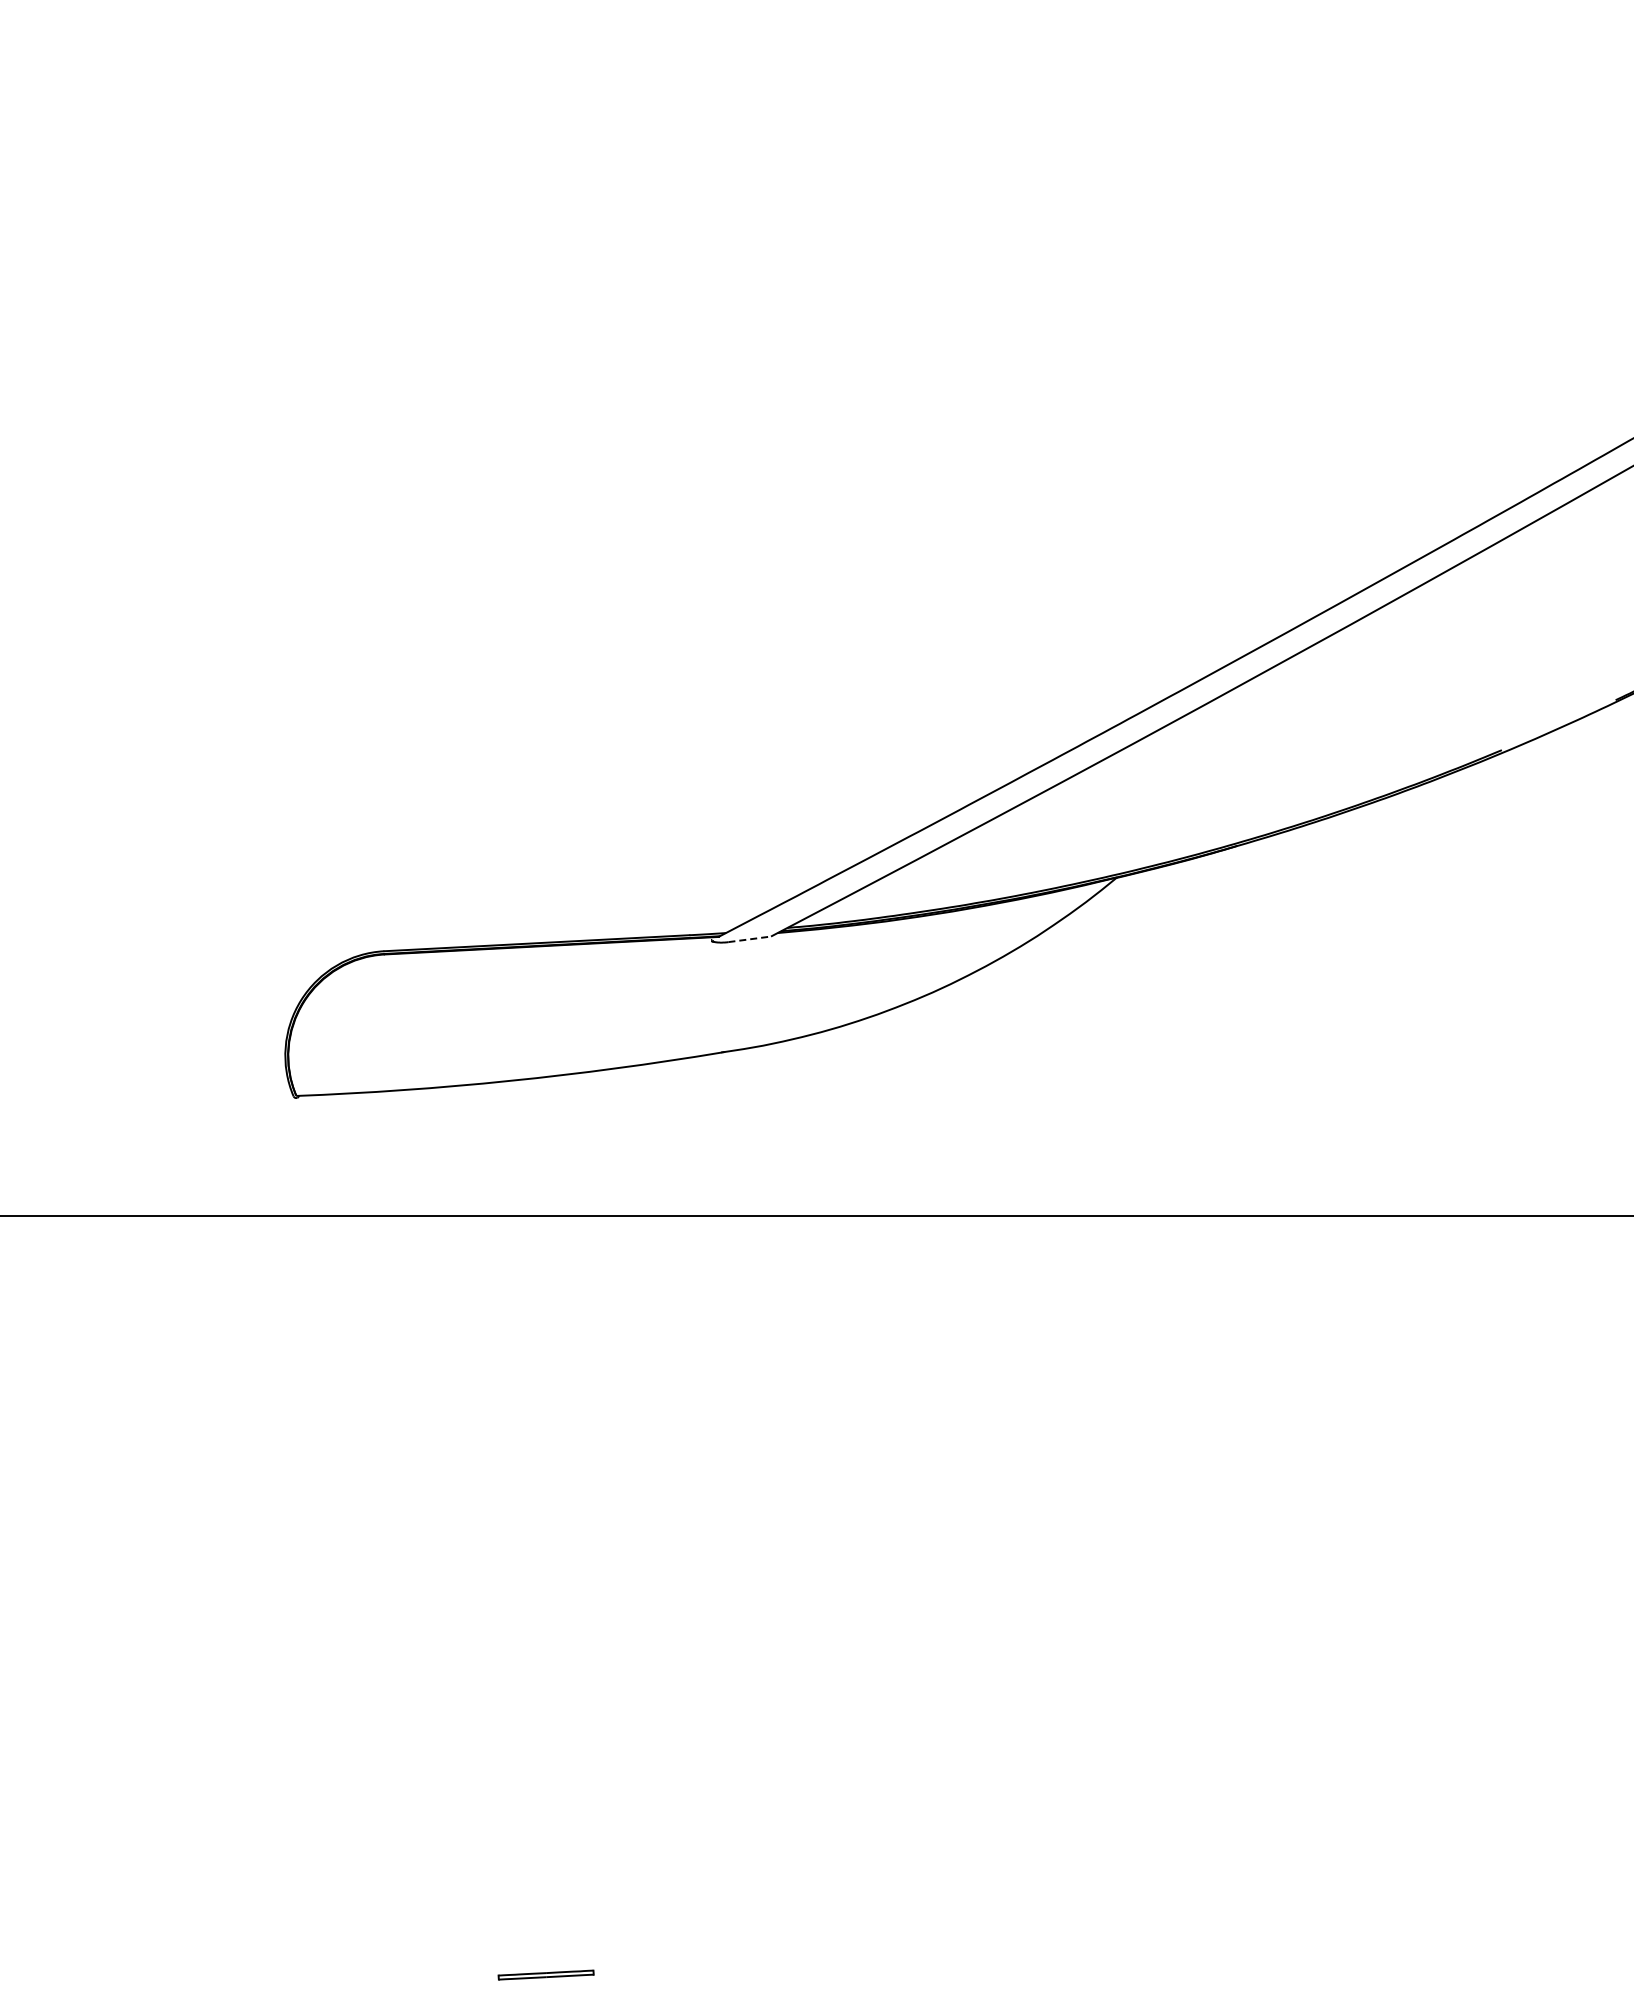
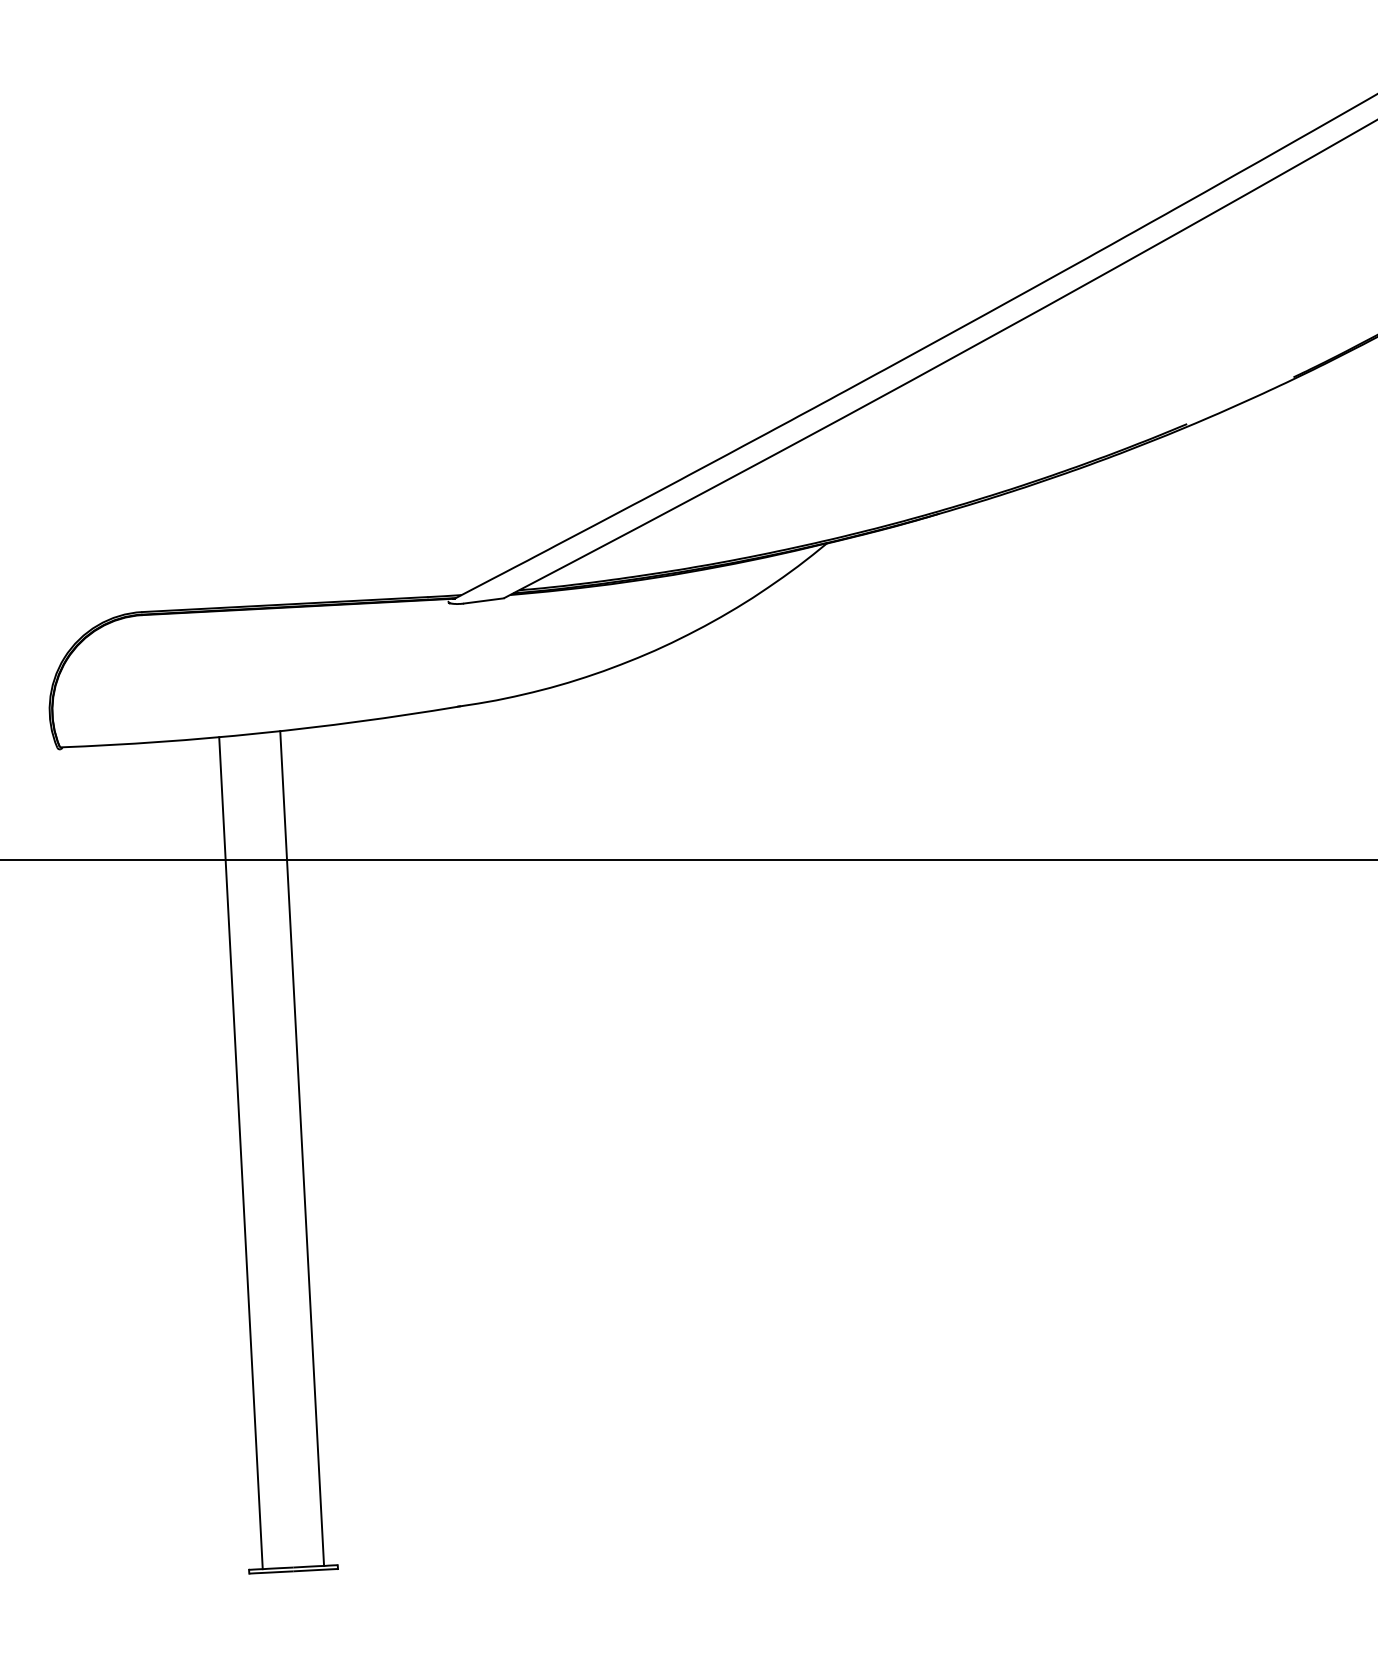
line: (750, 939) -> (484, 601), dashed -> solid
line: (554, 1524) -> (301, 1148), added
line: (489, 1529) -> (240, 1152), added

